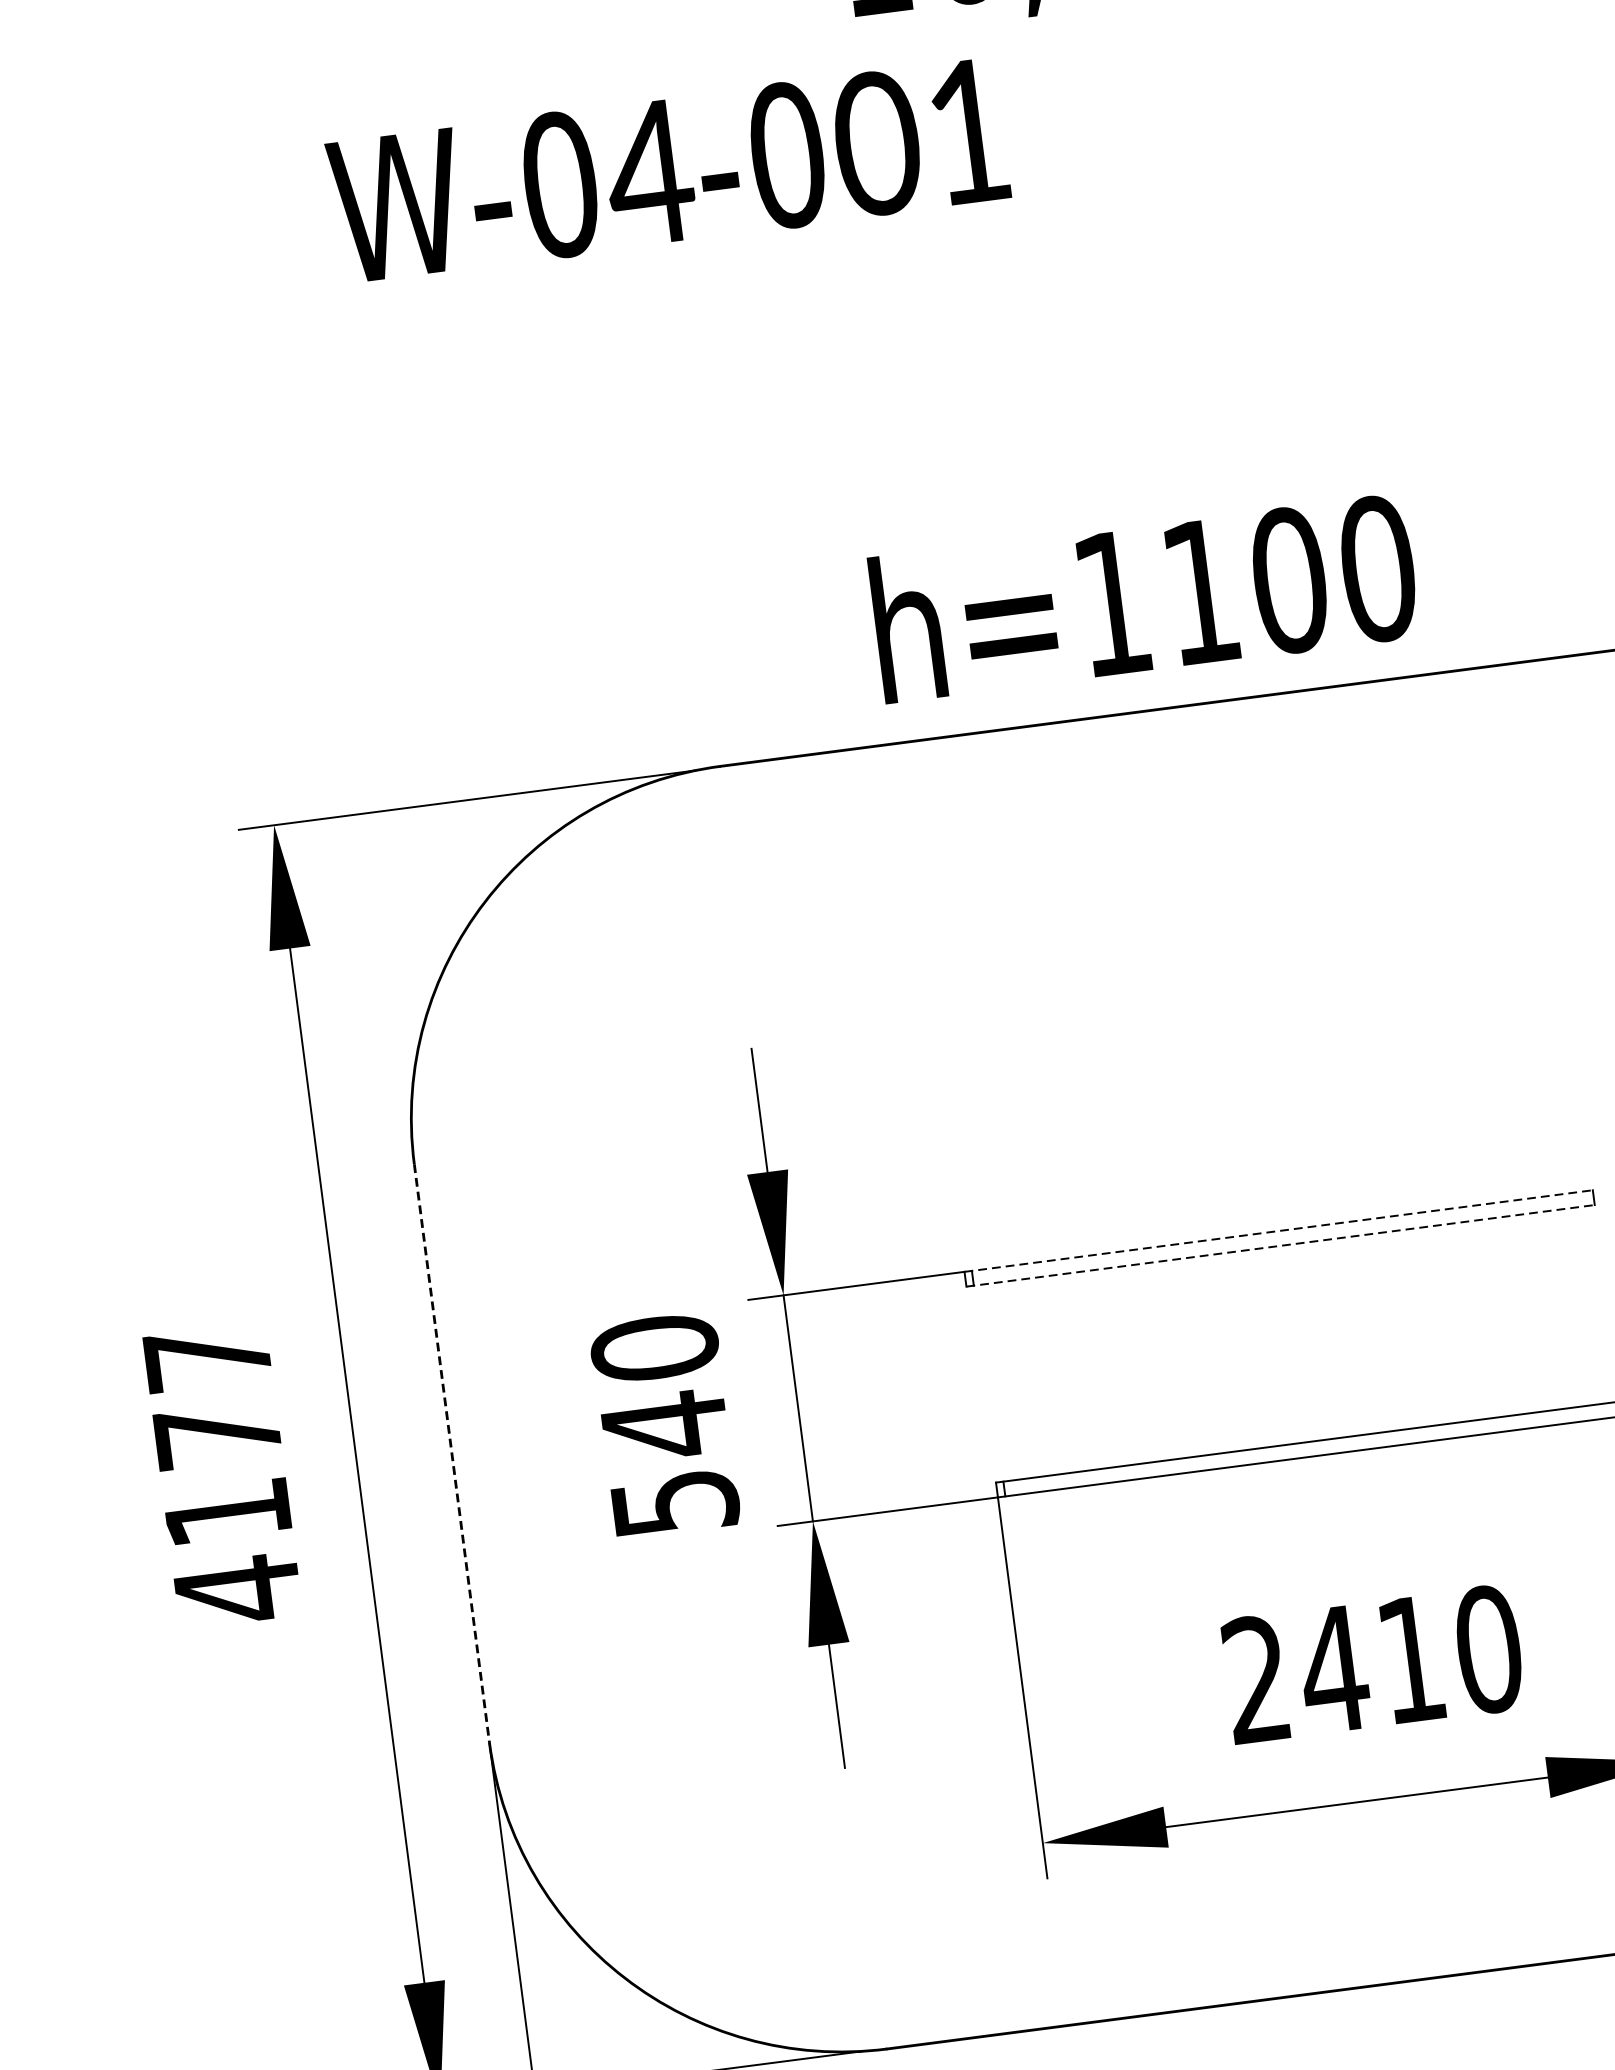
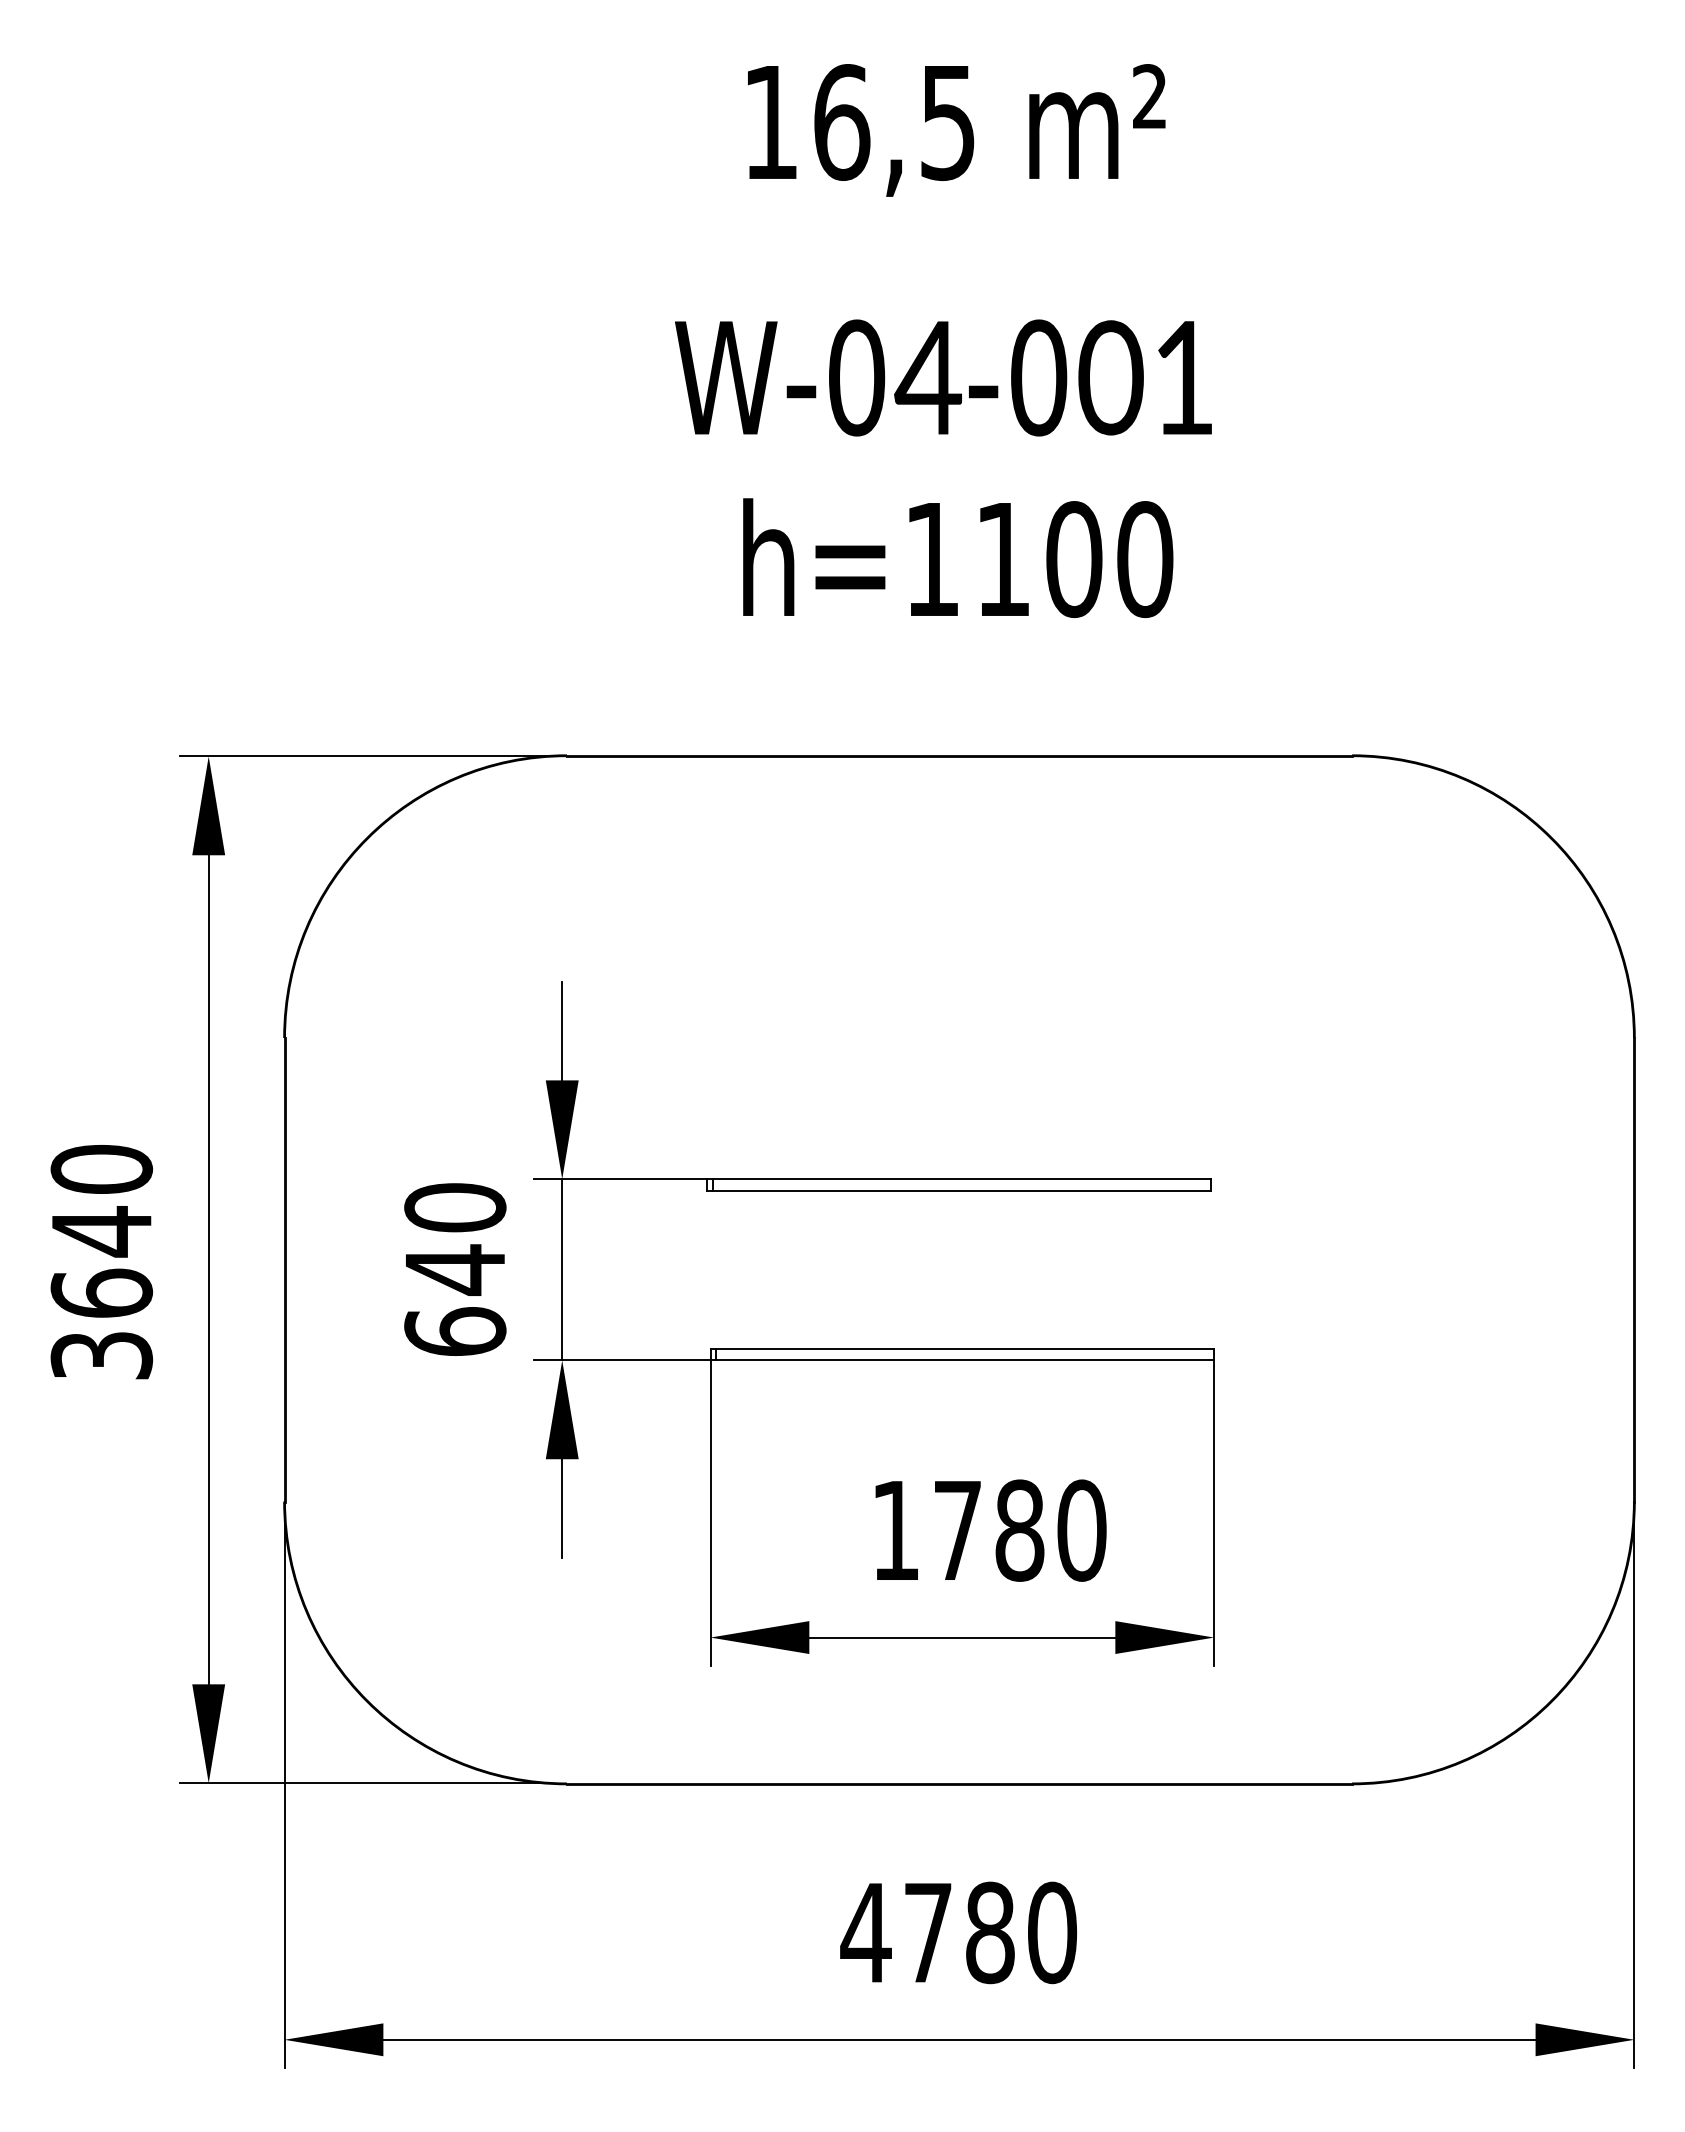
text: (668, 170) -> (943, 377), moved
text: (1144, 598) -> (958, 558), moved
line: (1279, 1231) -> (959, 1179), dashed -> solid
line: (1281, 1246) -> (959, 1191), dashed -> solid
line: (451, 1452) -> (284, 1269), dashed -> solid
text: (222, 1475) -> (101, 1263), 4177 -> 3640
text: (675, 1502) -> (455, 1331), 540 -> 640
text: (1334, 1669) -> (958, 1530), 2410 -> 1780

